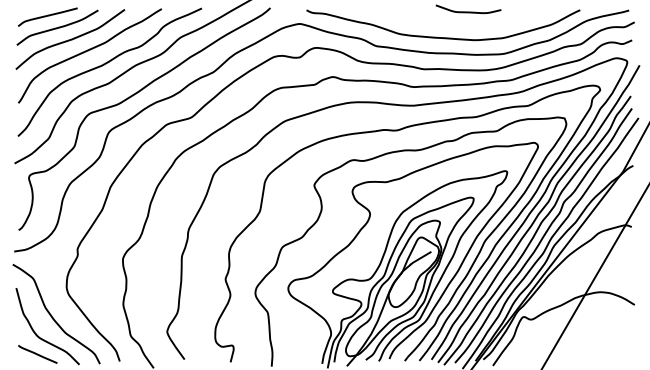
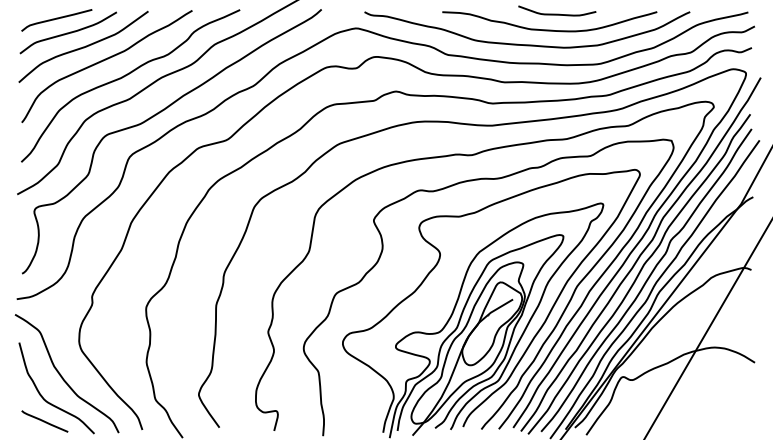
curve: (462, 24) -> (550, 29), added

